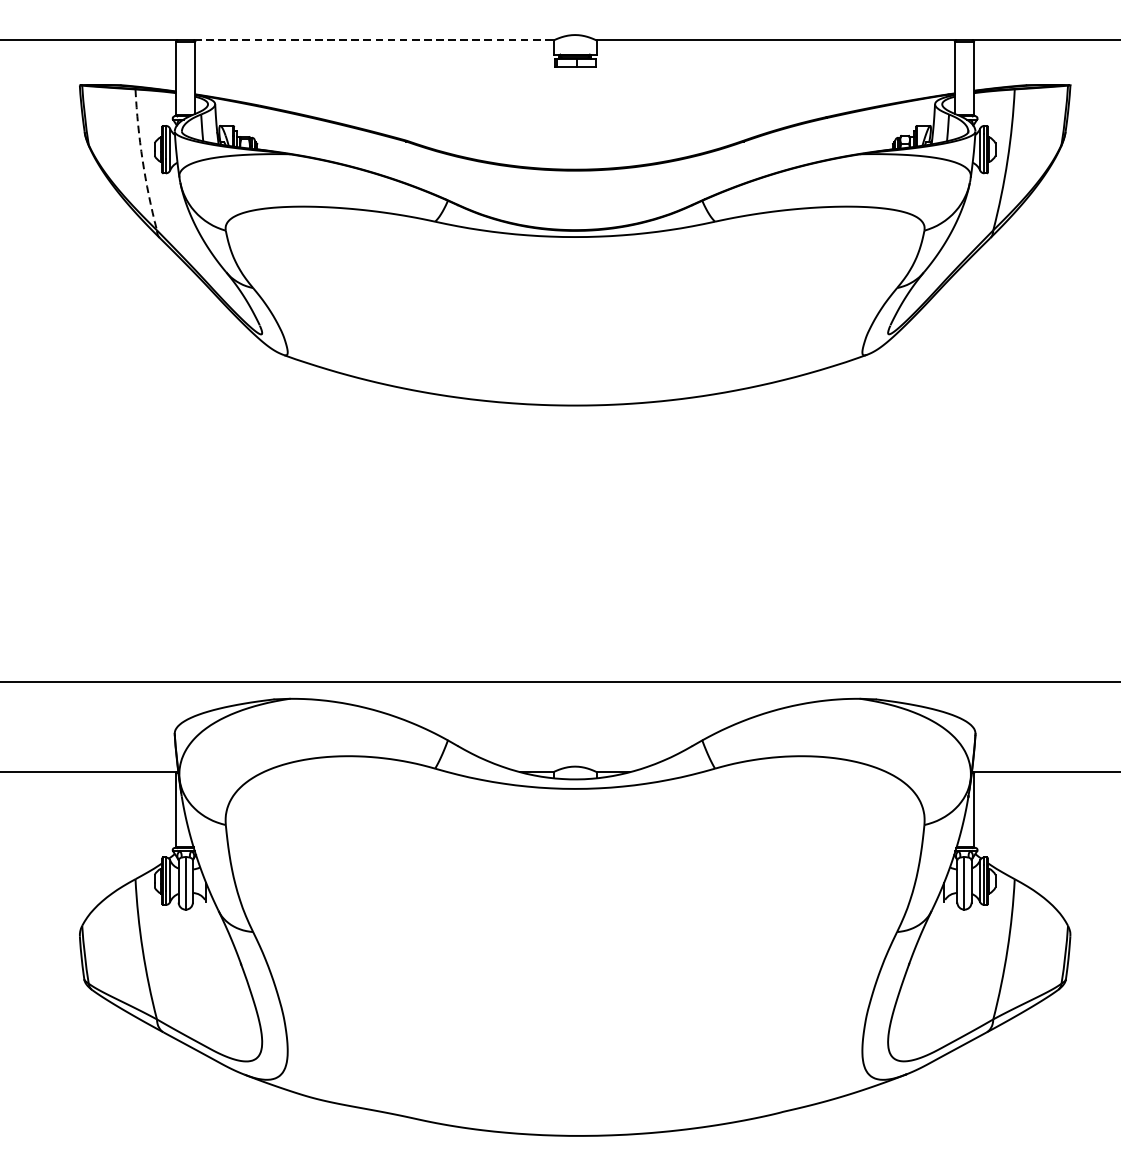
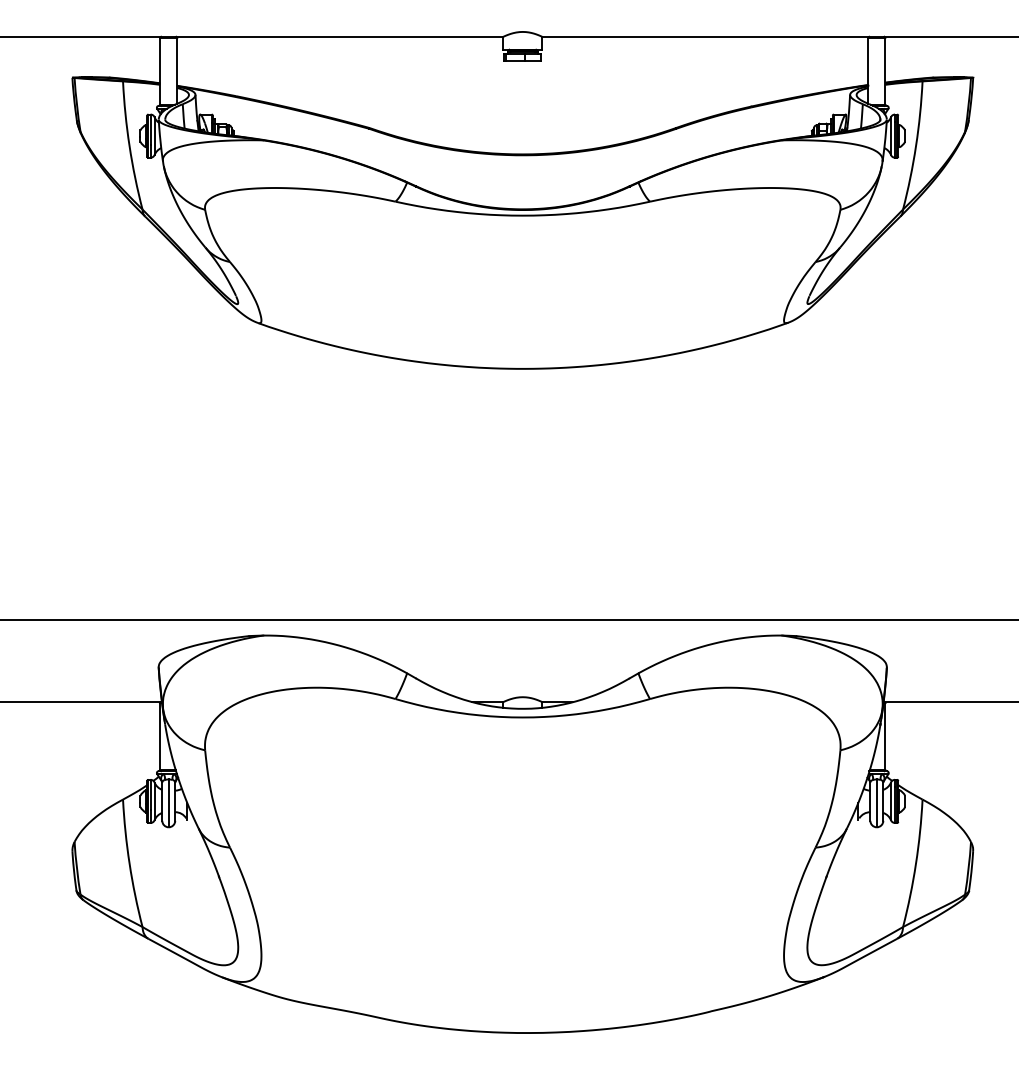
line: (373, 40) -> (339, 36), dashed -> solid
arc: (142, 159) -> (129, 145), dashed -> solid

